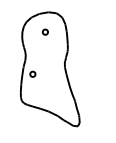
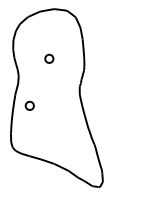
part: (44, 31) -> (47, 57), moved

